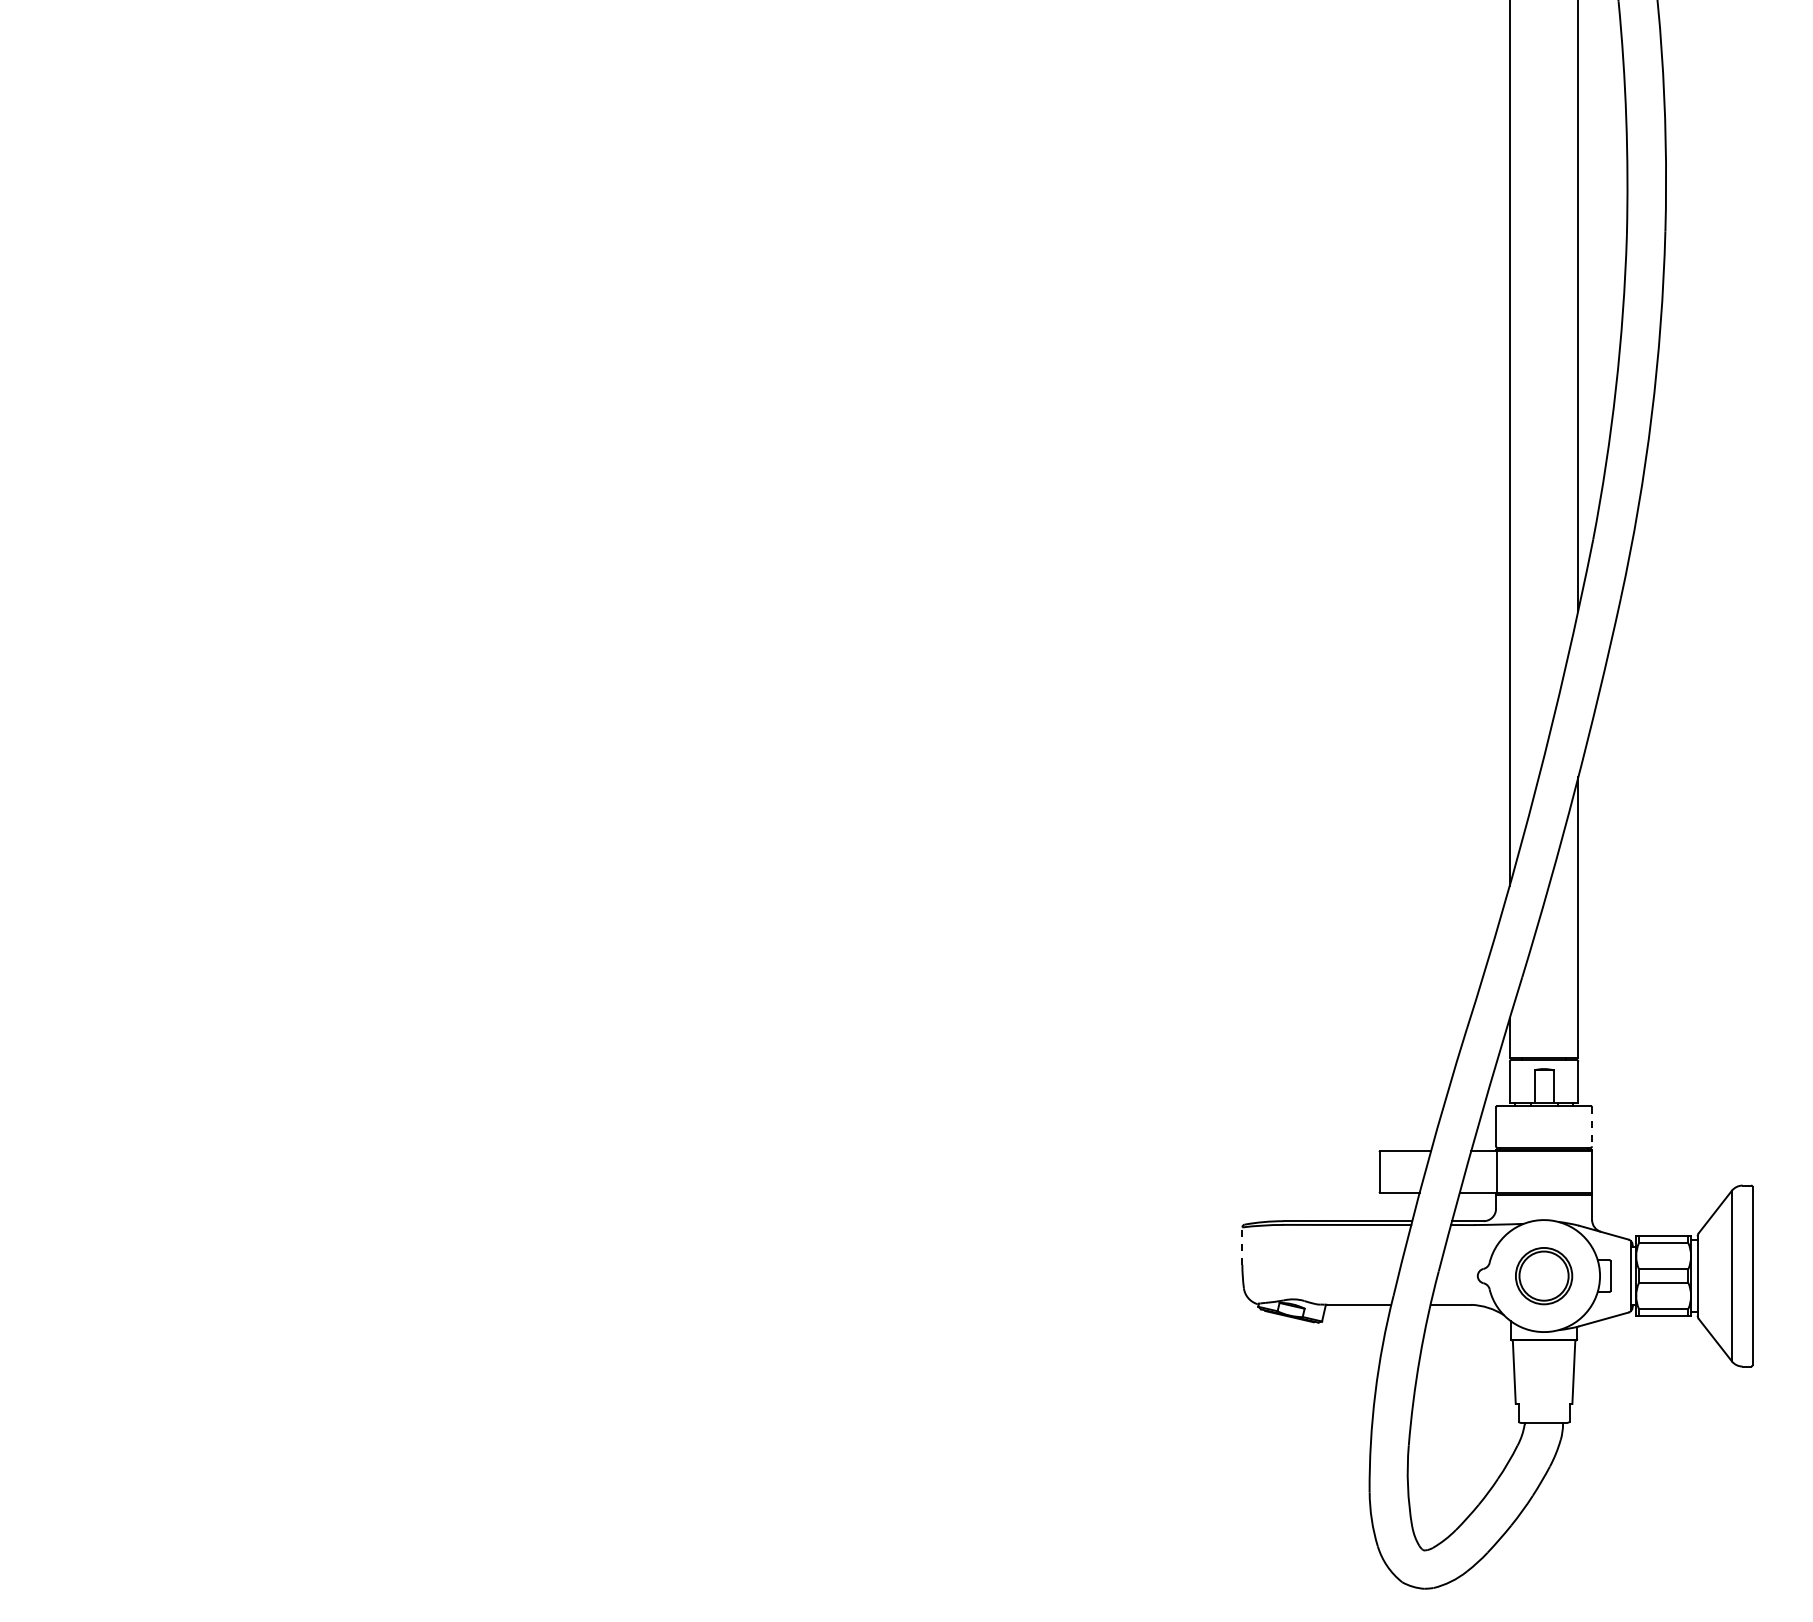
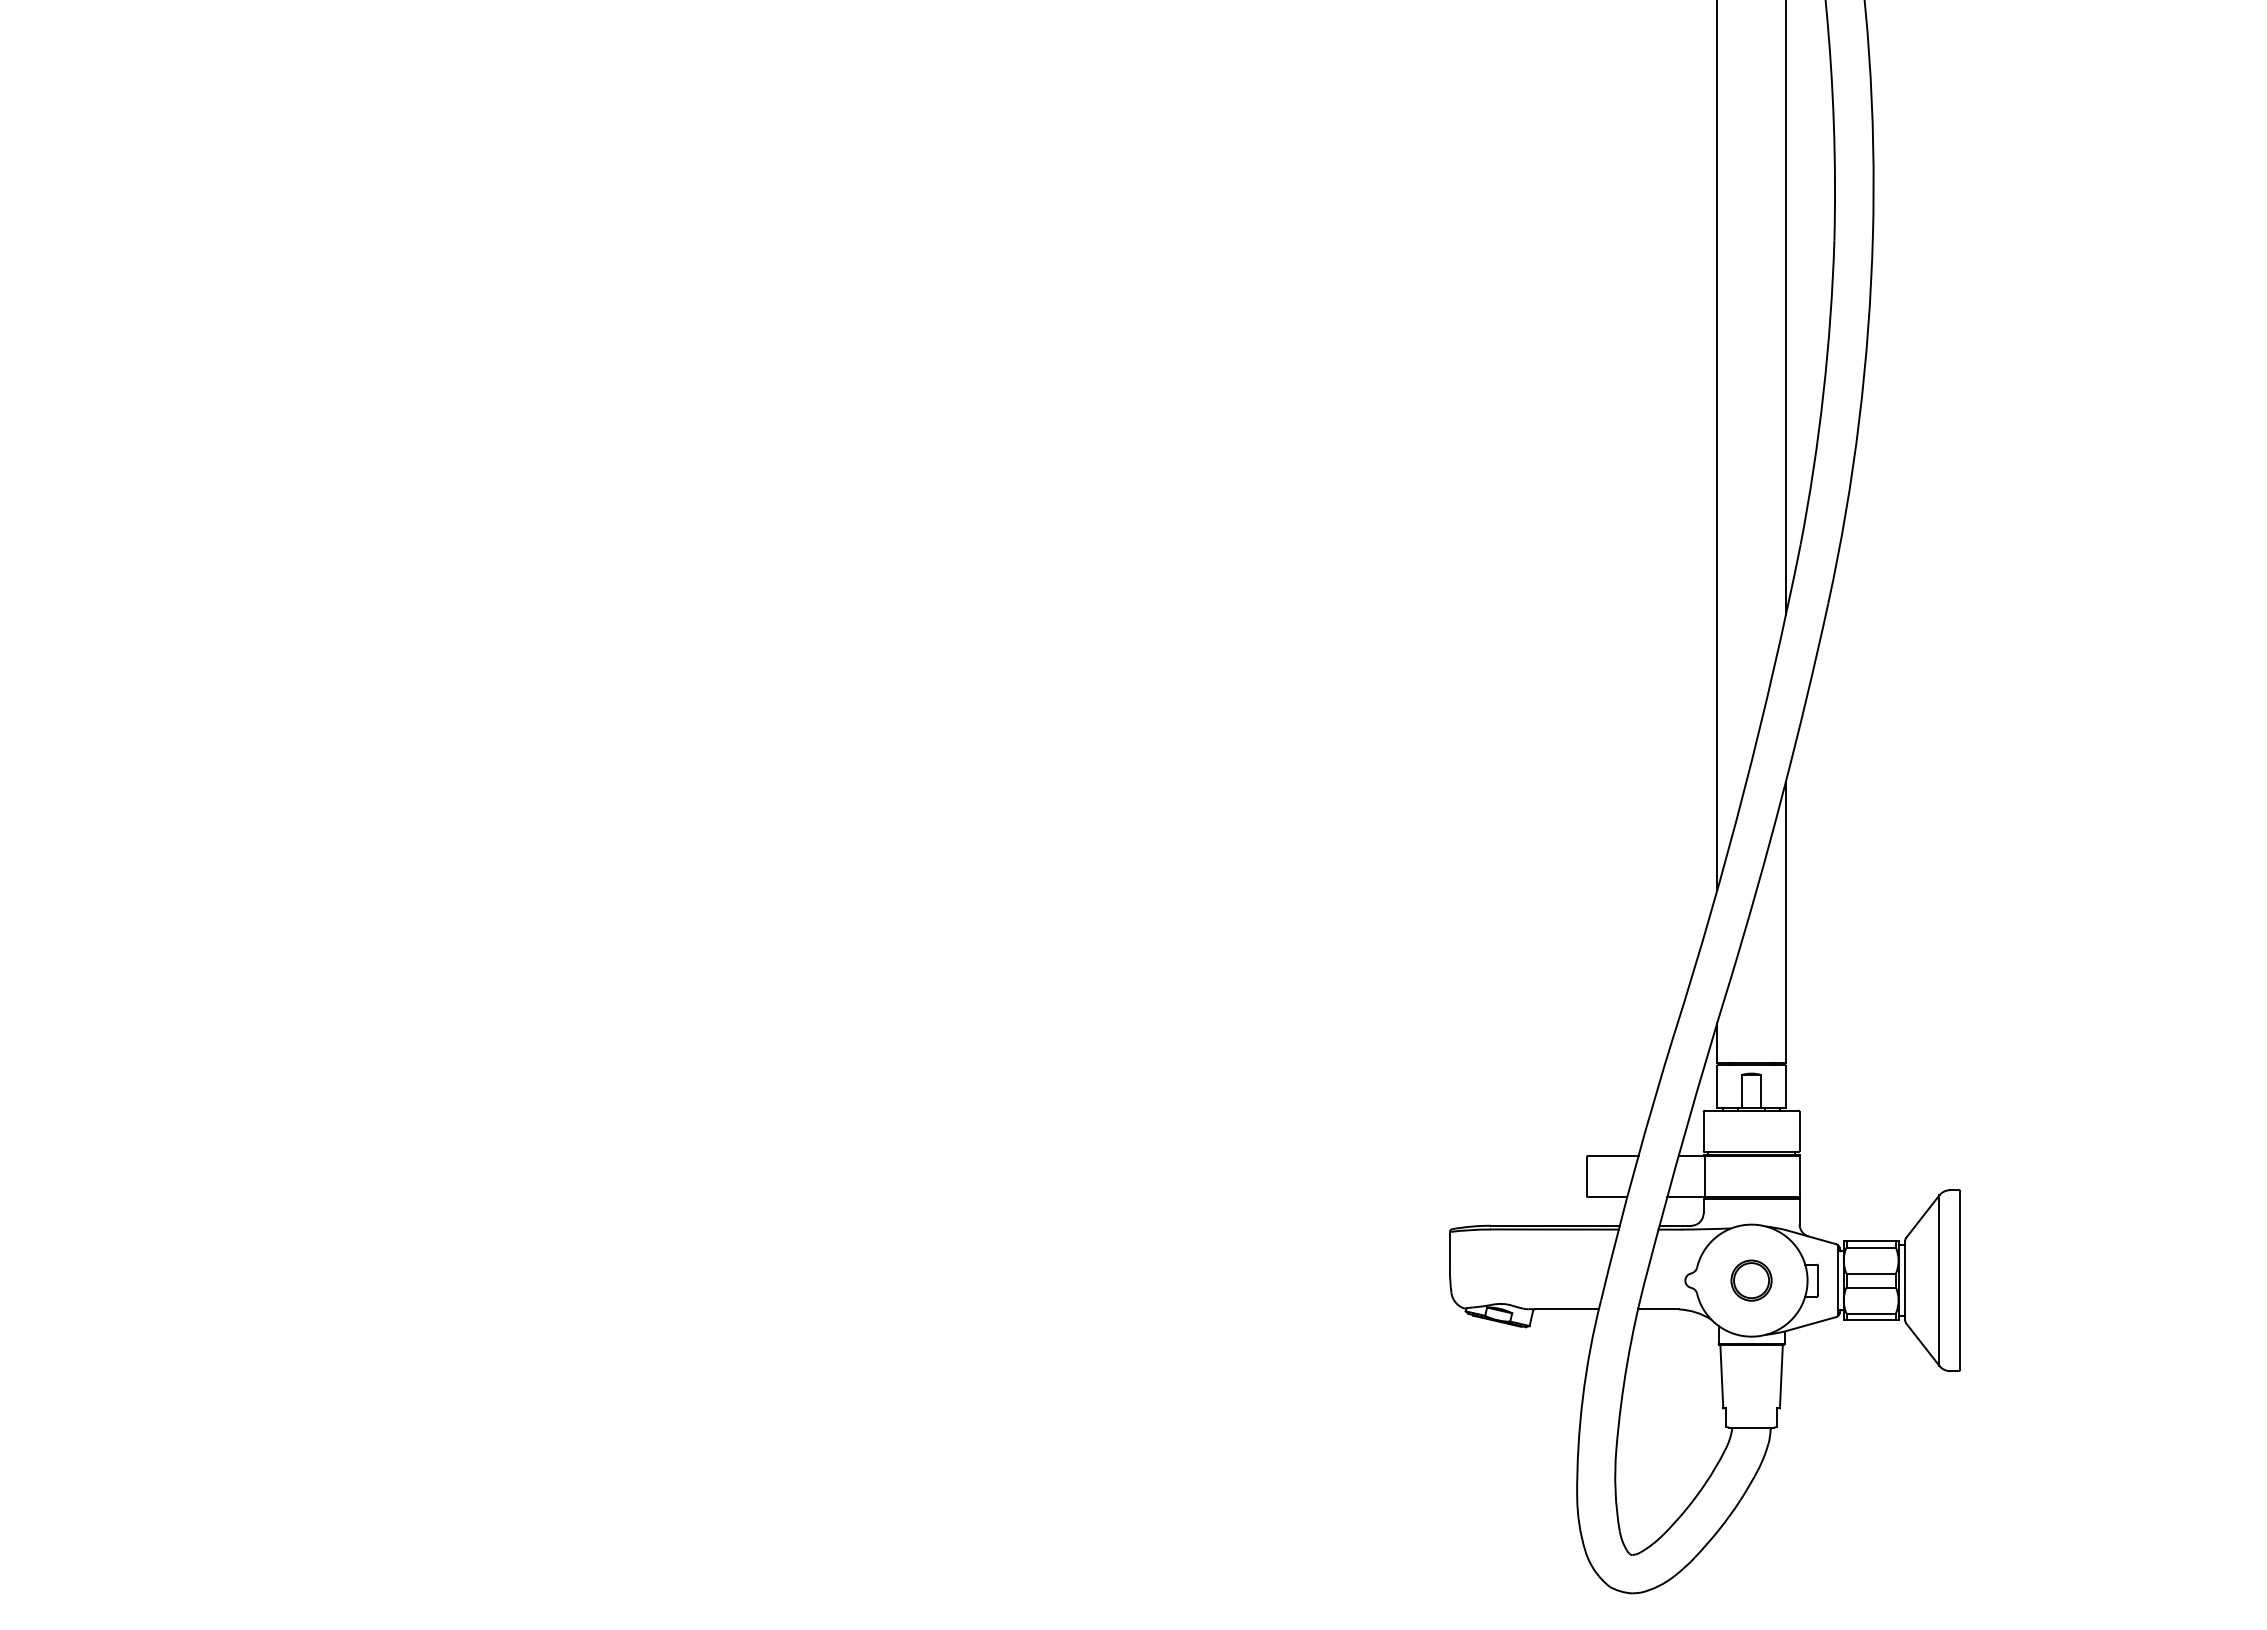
line: (1591, 1126) -> (1799, 1131), dashed -> solid
line: (1241, 1245) -> (1449, 1250), dashed -> solid
part: (1543, 1275) -> (1751, 1280), size x0.71

